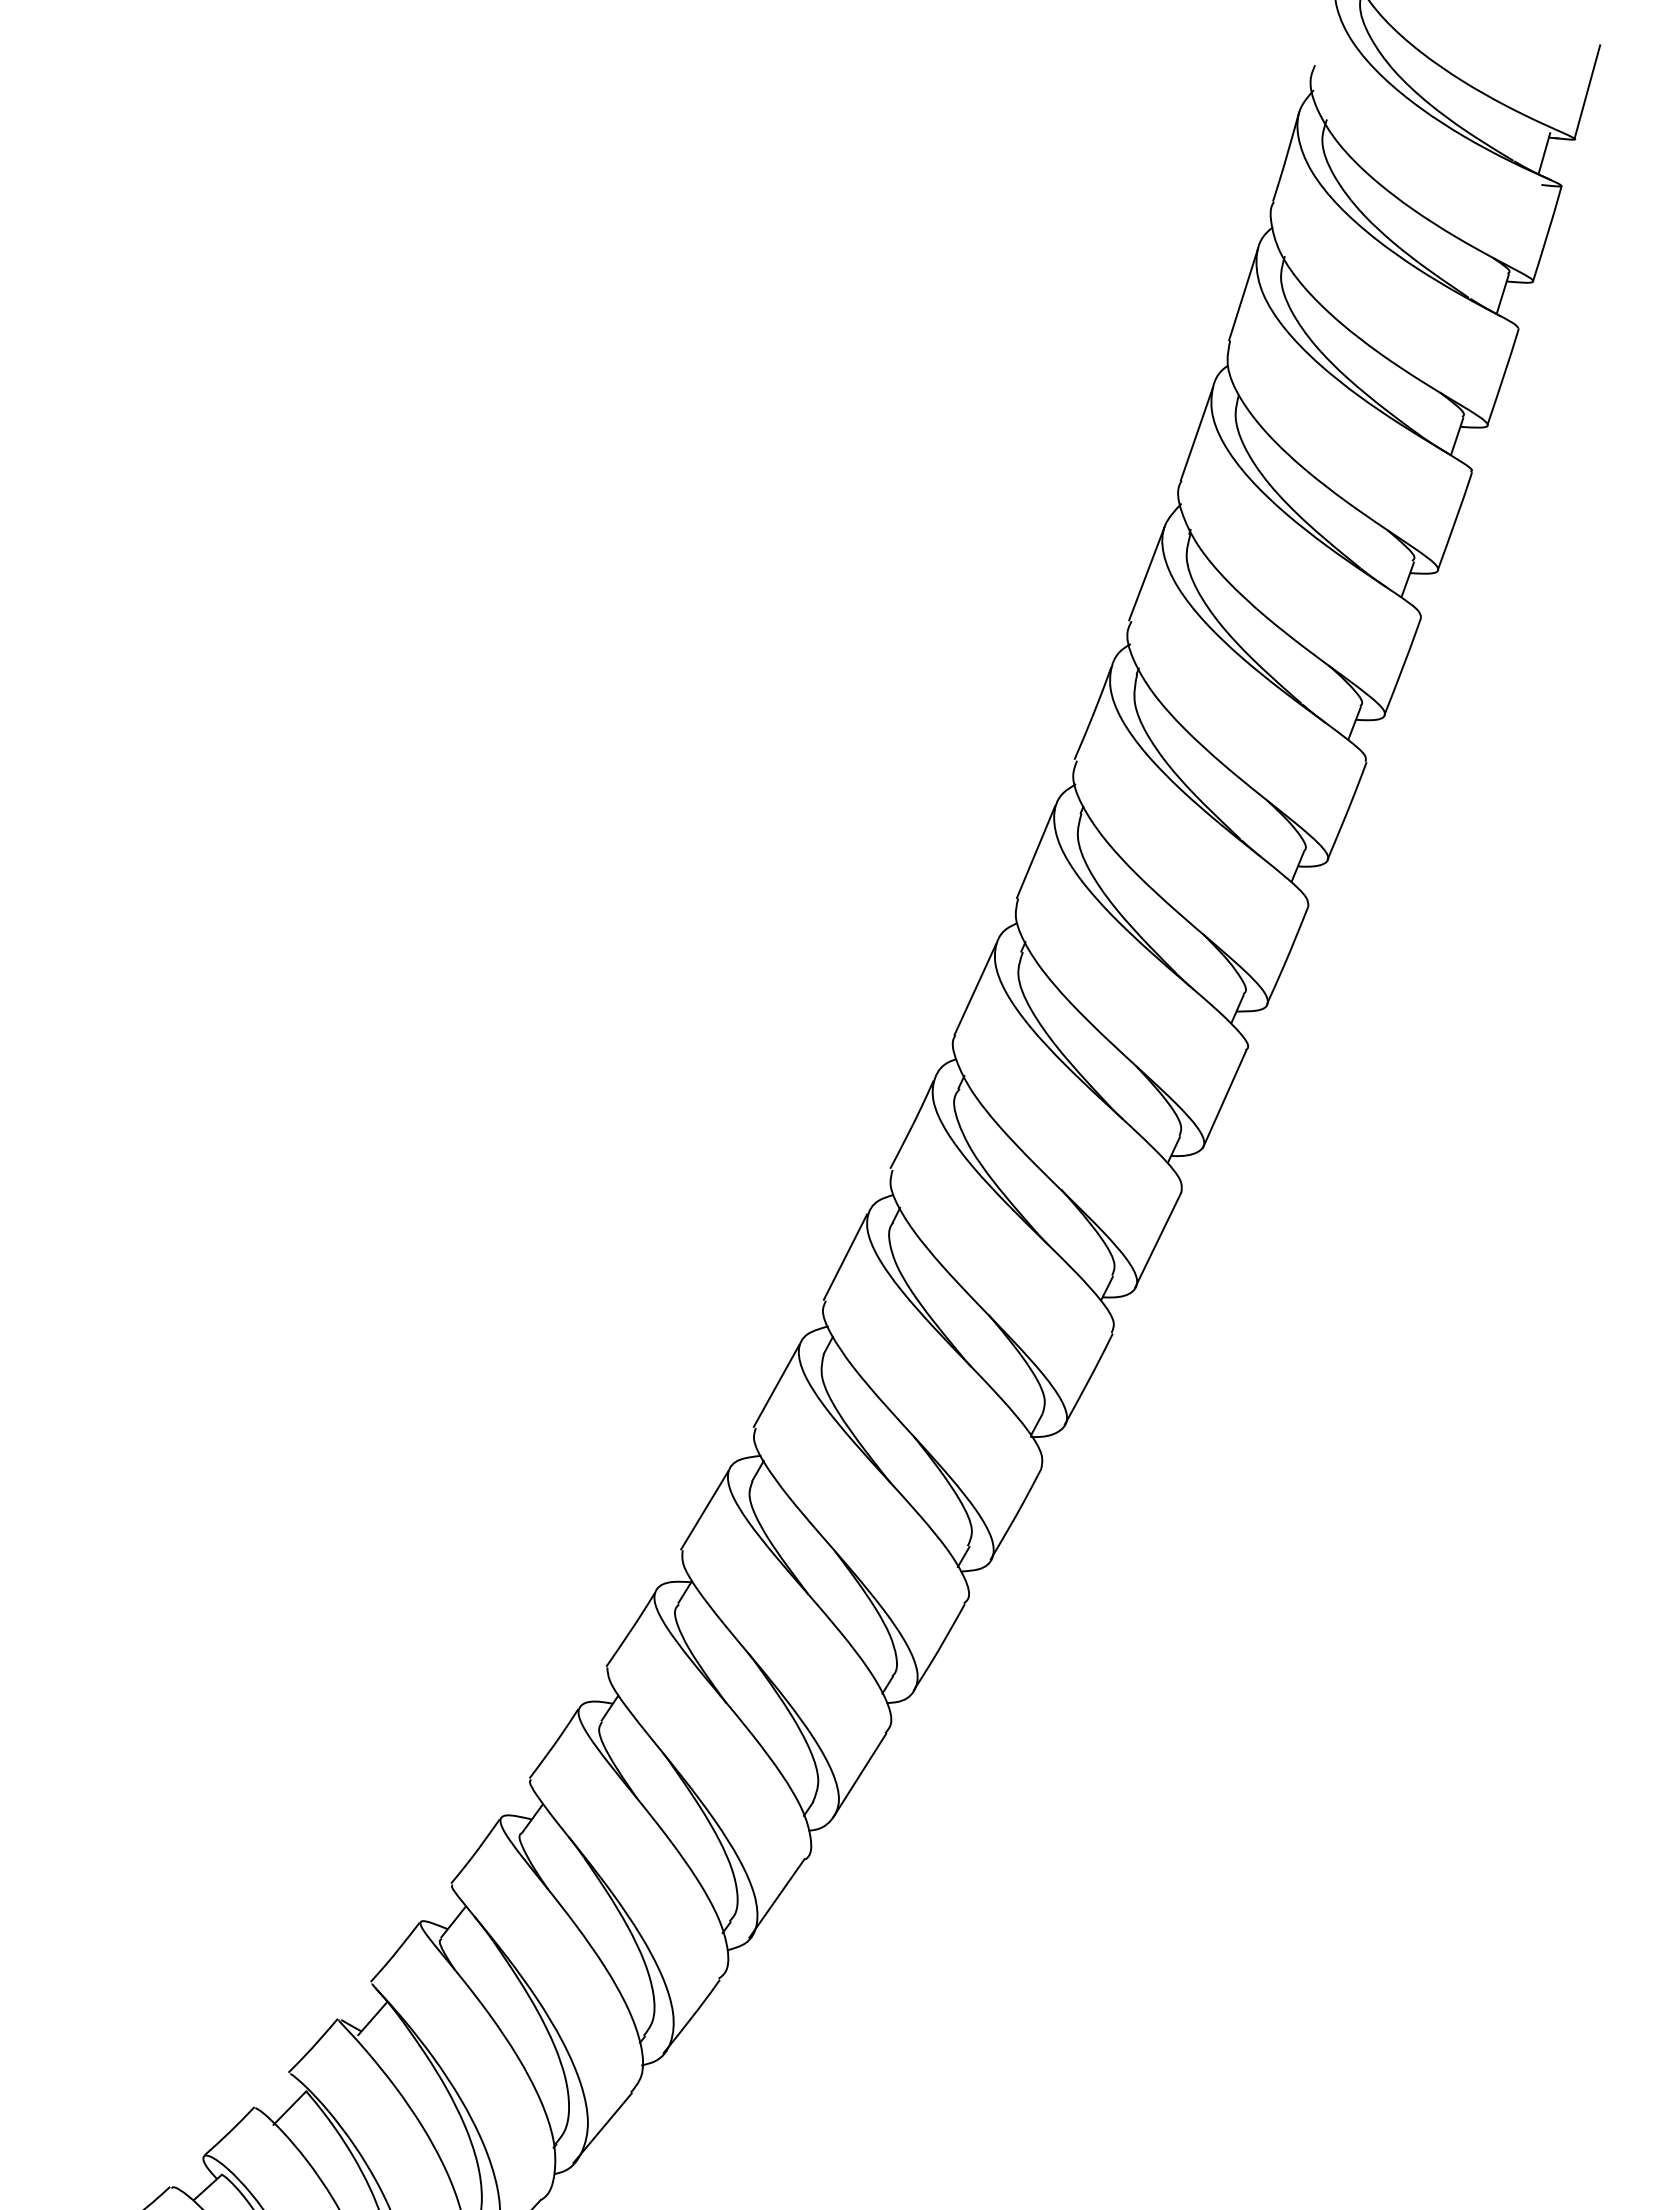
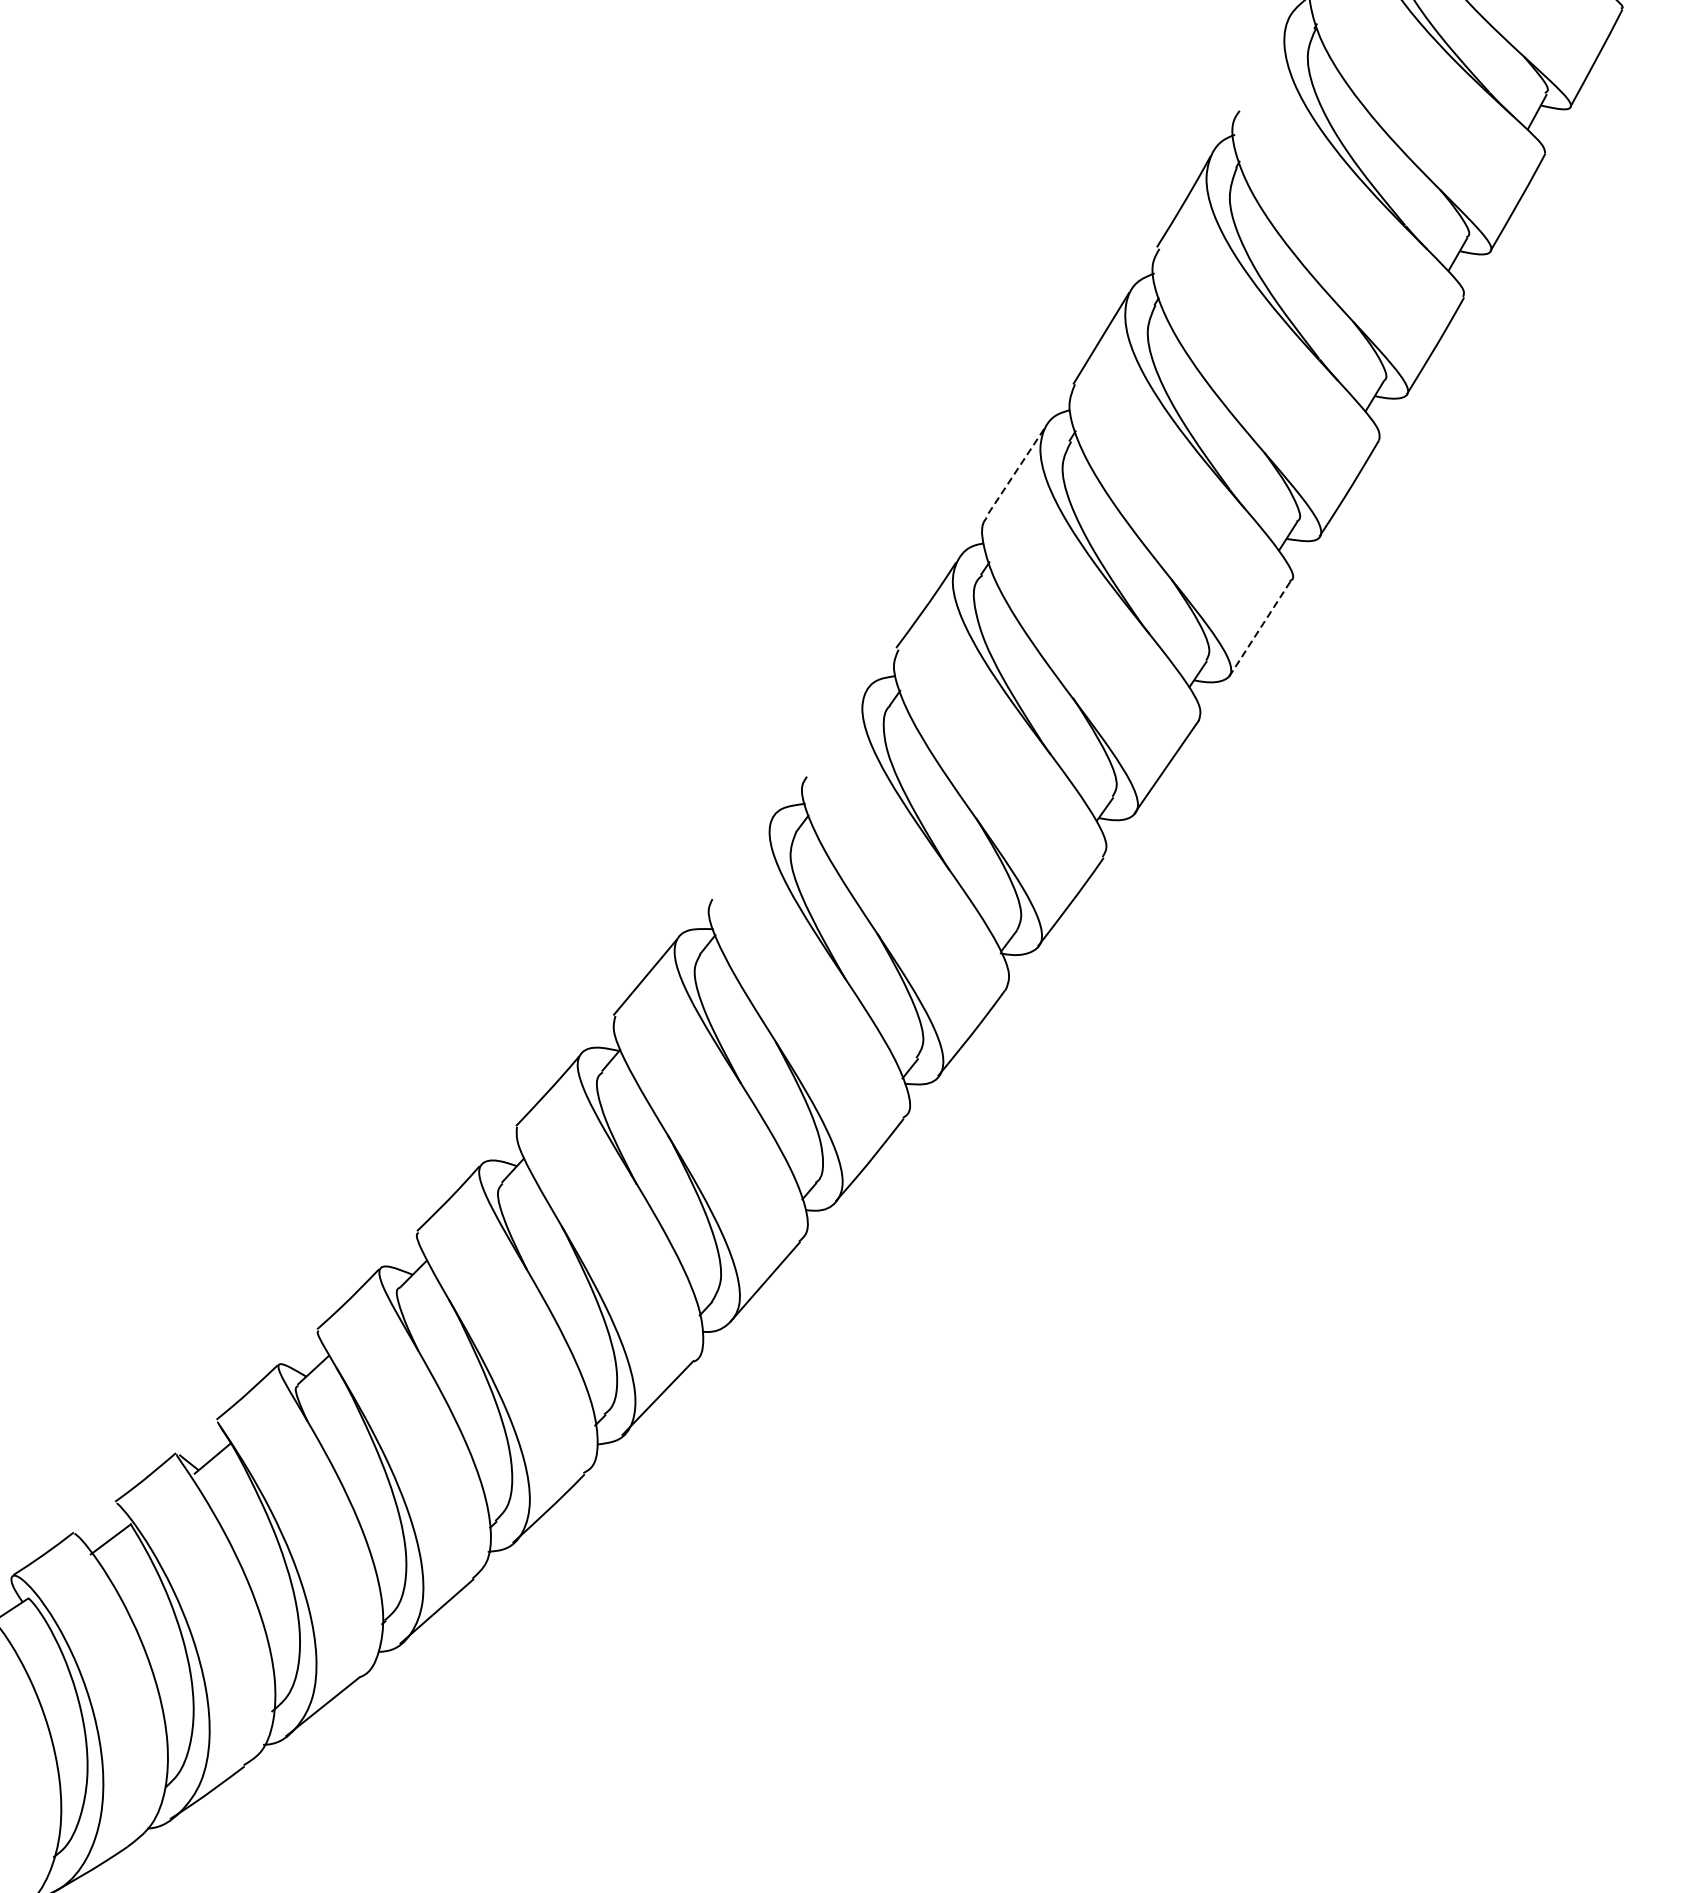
line: (1146, 573) -> (1263, 62), removed
line: (975, 989) -> (1015, 473), solid -> dashed
line: (1224, 1098) -> (1259, 628), solid -> dashed
line: (845, 1256) -> (834, 733), removed
line: (776, 1385) -> (741, 857), removed

